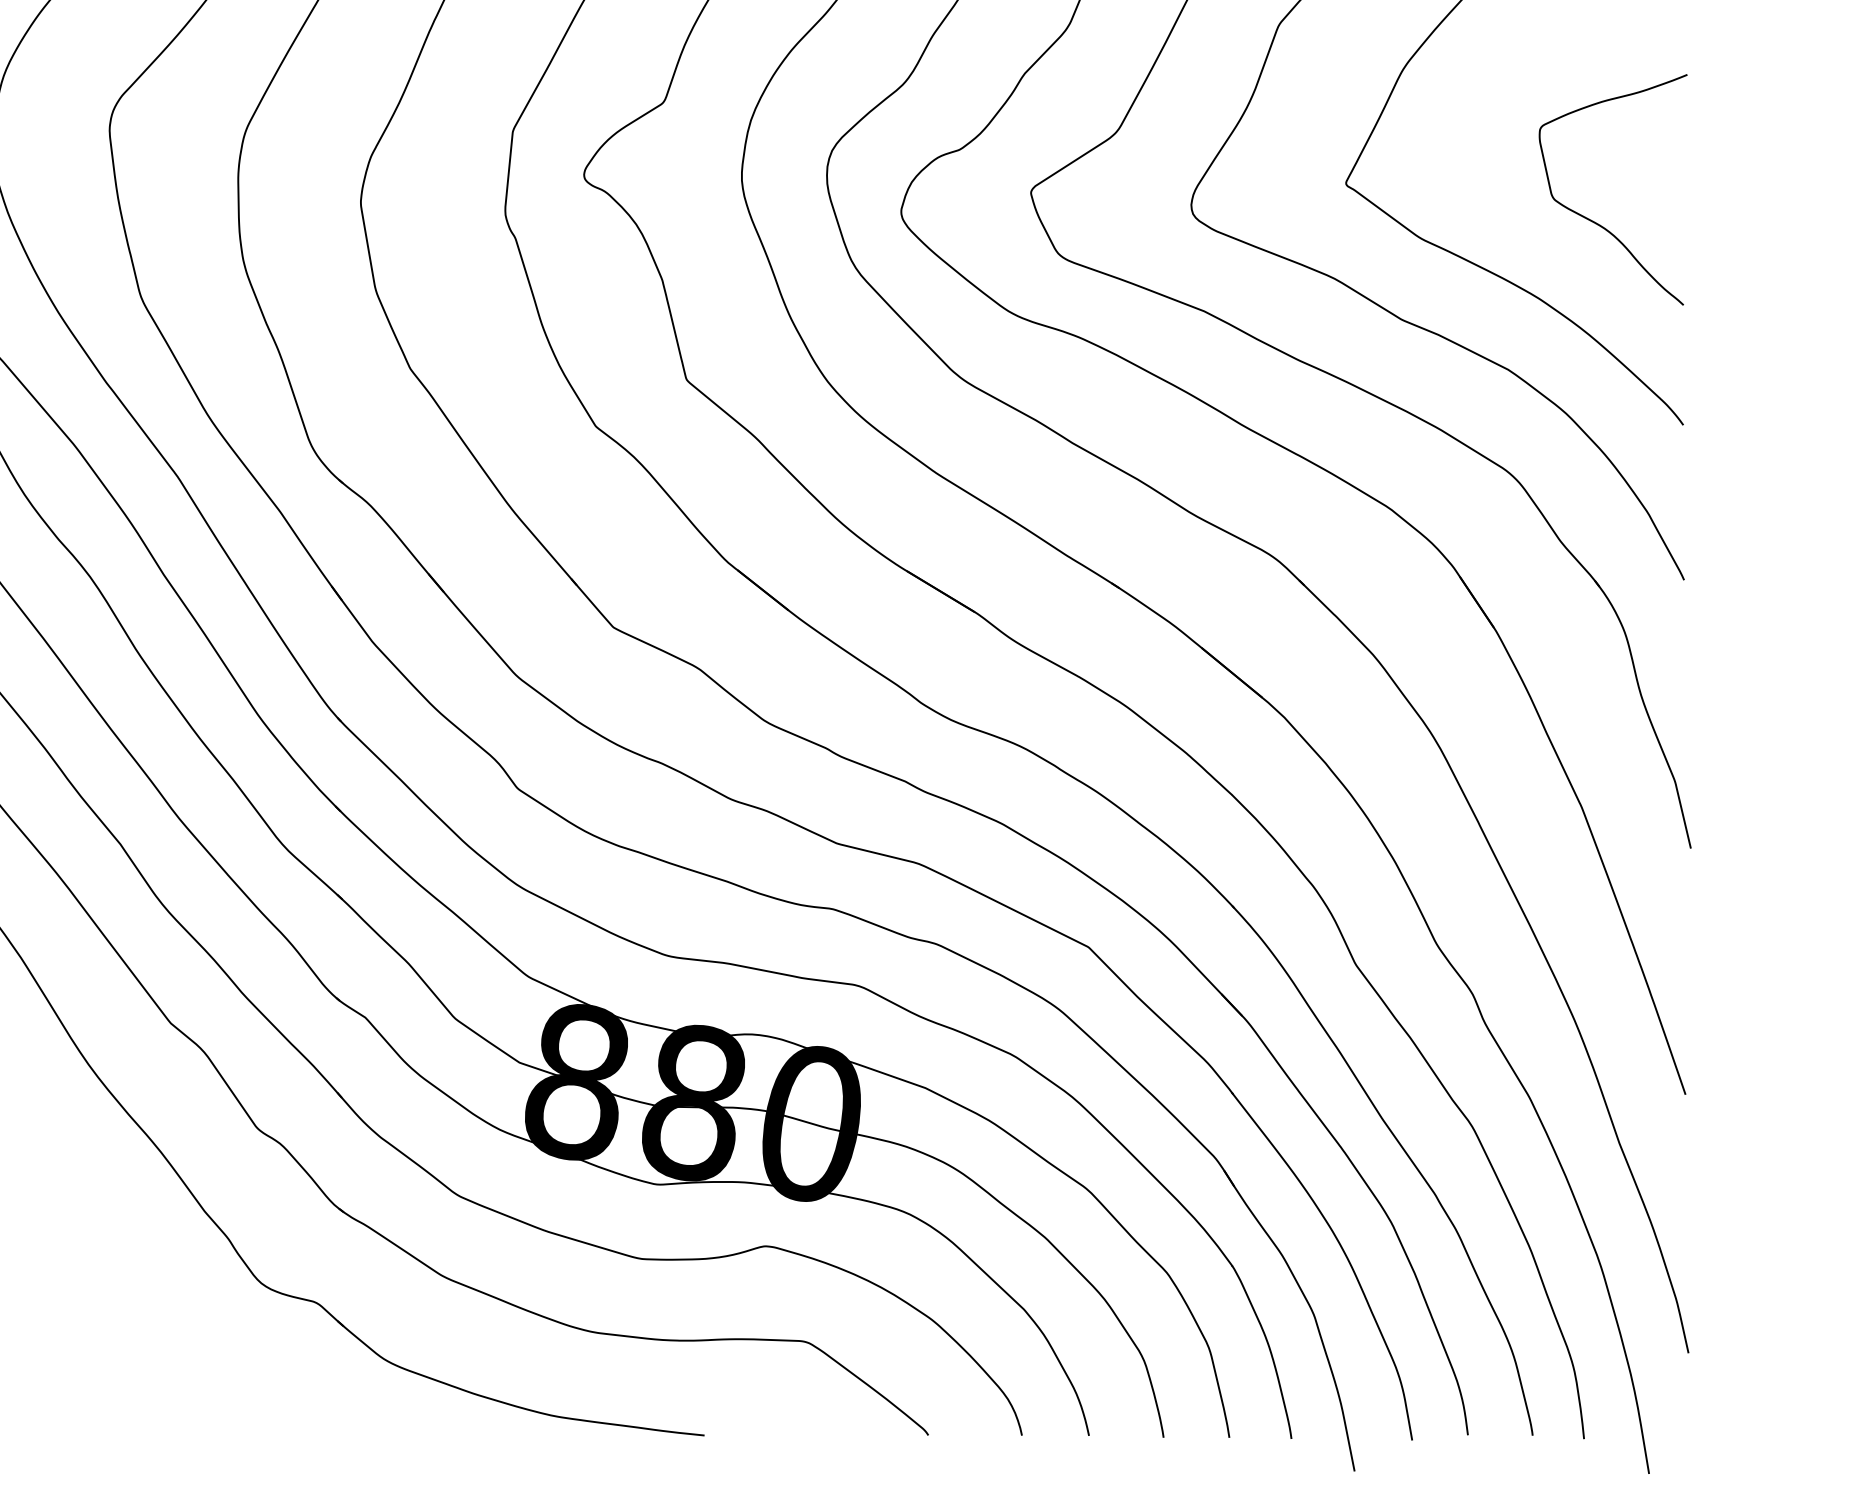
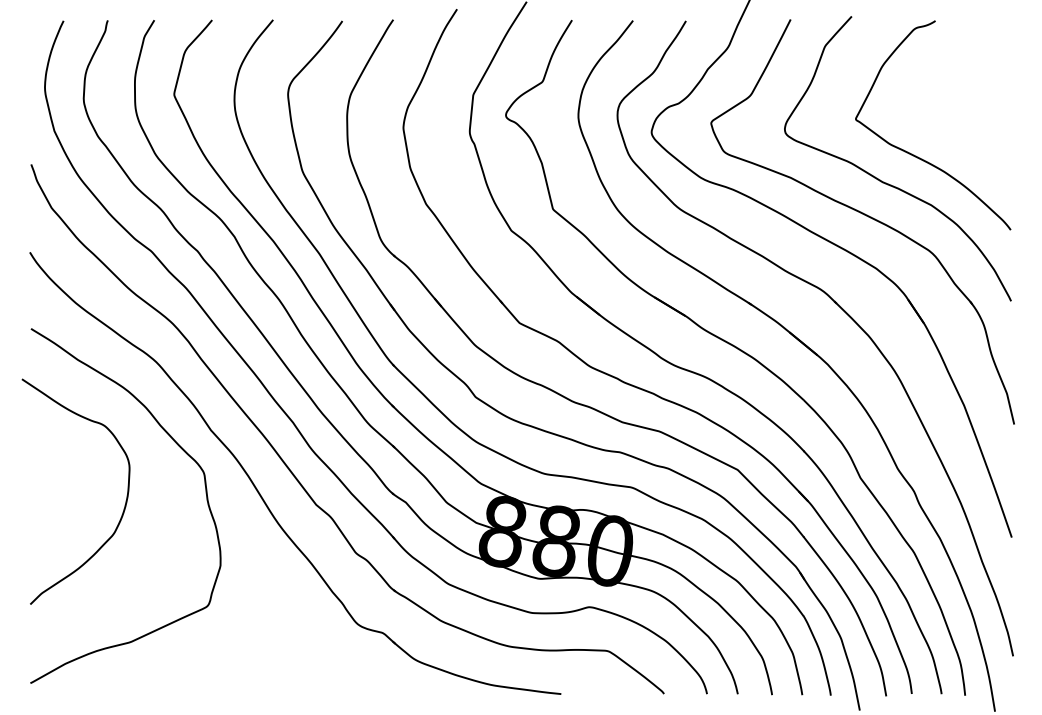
curve: (1593, 219) -> (969, 135), removed

